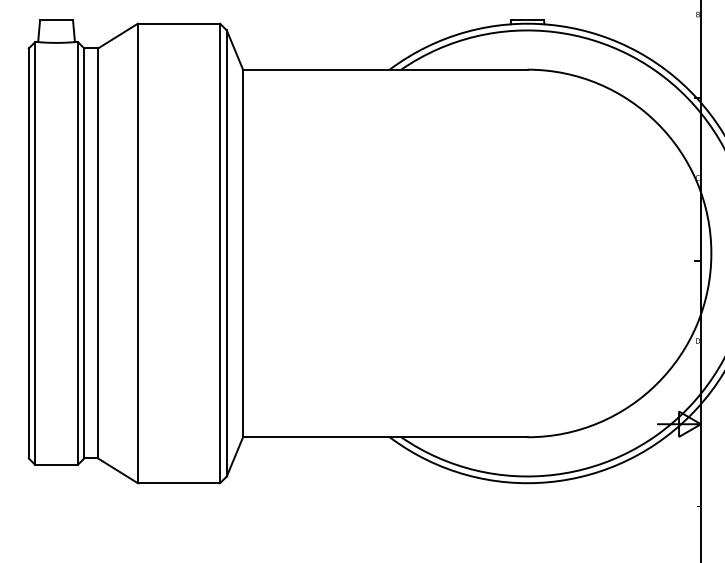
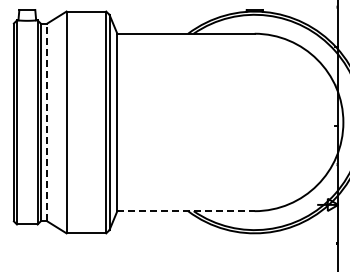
line: (98, 253) -> (47, 122), solid -> dashed
line: (386, 437) -> (186, 211), solid -> dashed

